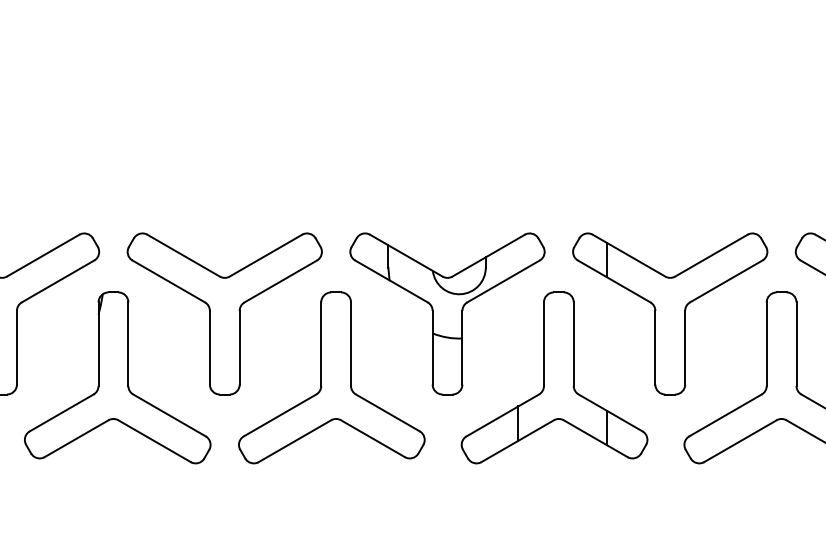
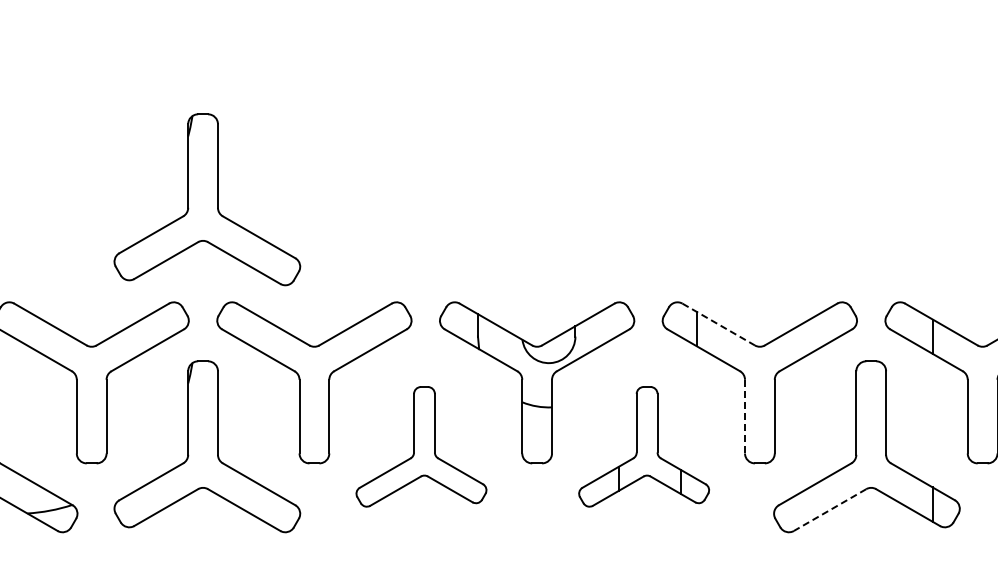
part: (117, 130) -> (207, 199), added
line: (628, 255) -> (718, 324), solid -> dashed
line: (655, 347) -> (745, 416), solid -> dashed
part: (331, 377) -> (421, 446), size x0.7
part: (553, 377) -> (643, 446), size x0.7
line: (740, 441) -> (830, 510), solid -> dashed

